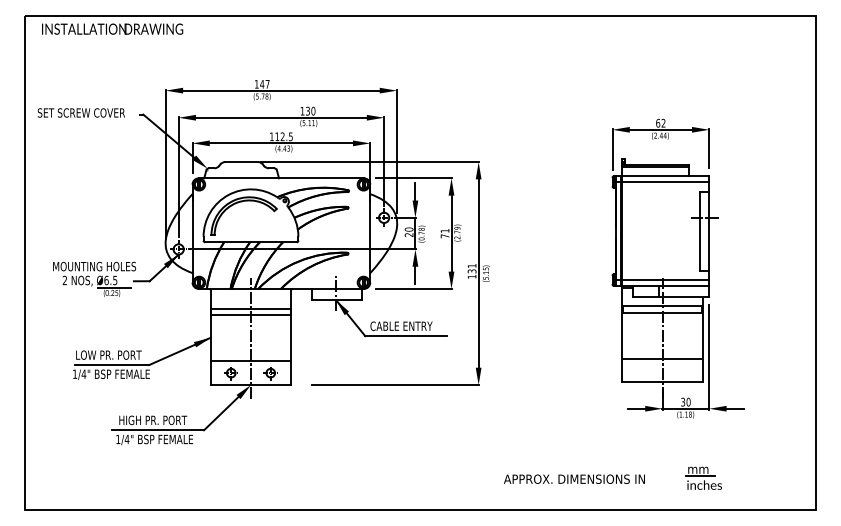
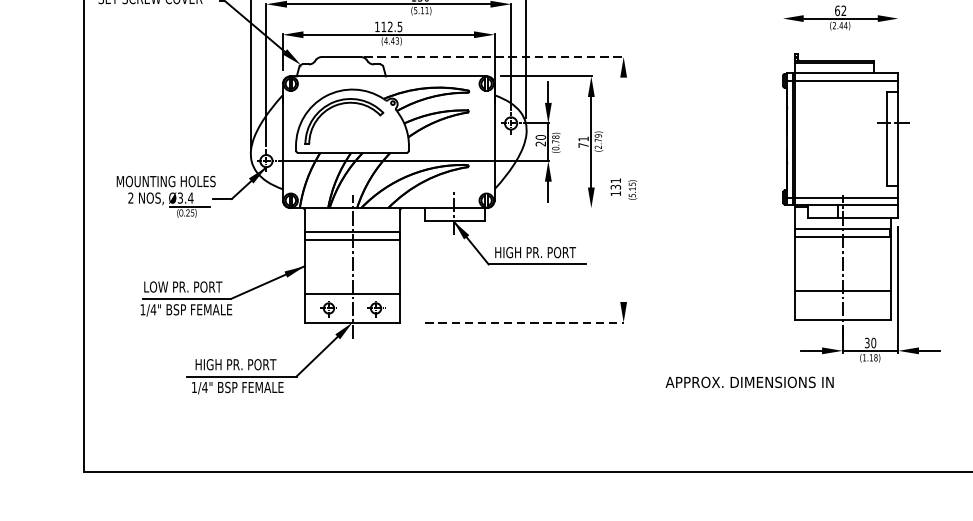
line: (709, 148) -> (898, 40), removed
line: (612, 149) -> (783, 42), removed
line: (370, 162) -> (494, 57), solid -> dashed
line: (478, 271) -> (623, 187), removed
text: (110, 280) -> (185, 198), Ø6.5 -> Ø3.4
line: (413, 288) -> (546, 207), removed
text: (404, 325) -> (535, 251), CABLE ENTRY -> HIGH PR. PORT
line: (395, 385) -> (524, 323), solid -> dashed
part: (703, 477) -> (891, 432), removed
text: (574, 478) -> (749, 381), moved

